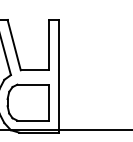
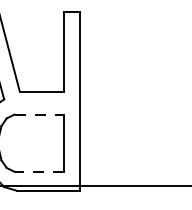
line: (33, 84) -> (40, 114), solid -> dashed
line: (33, 120) -> (40, 171), solid -> dashed

